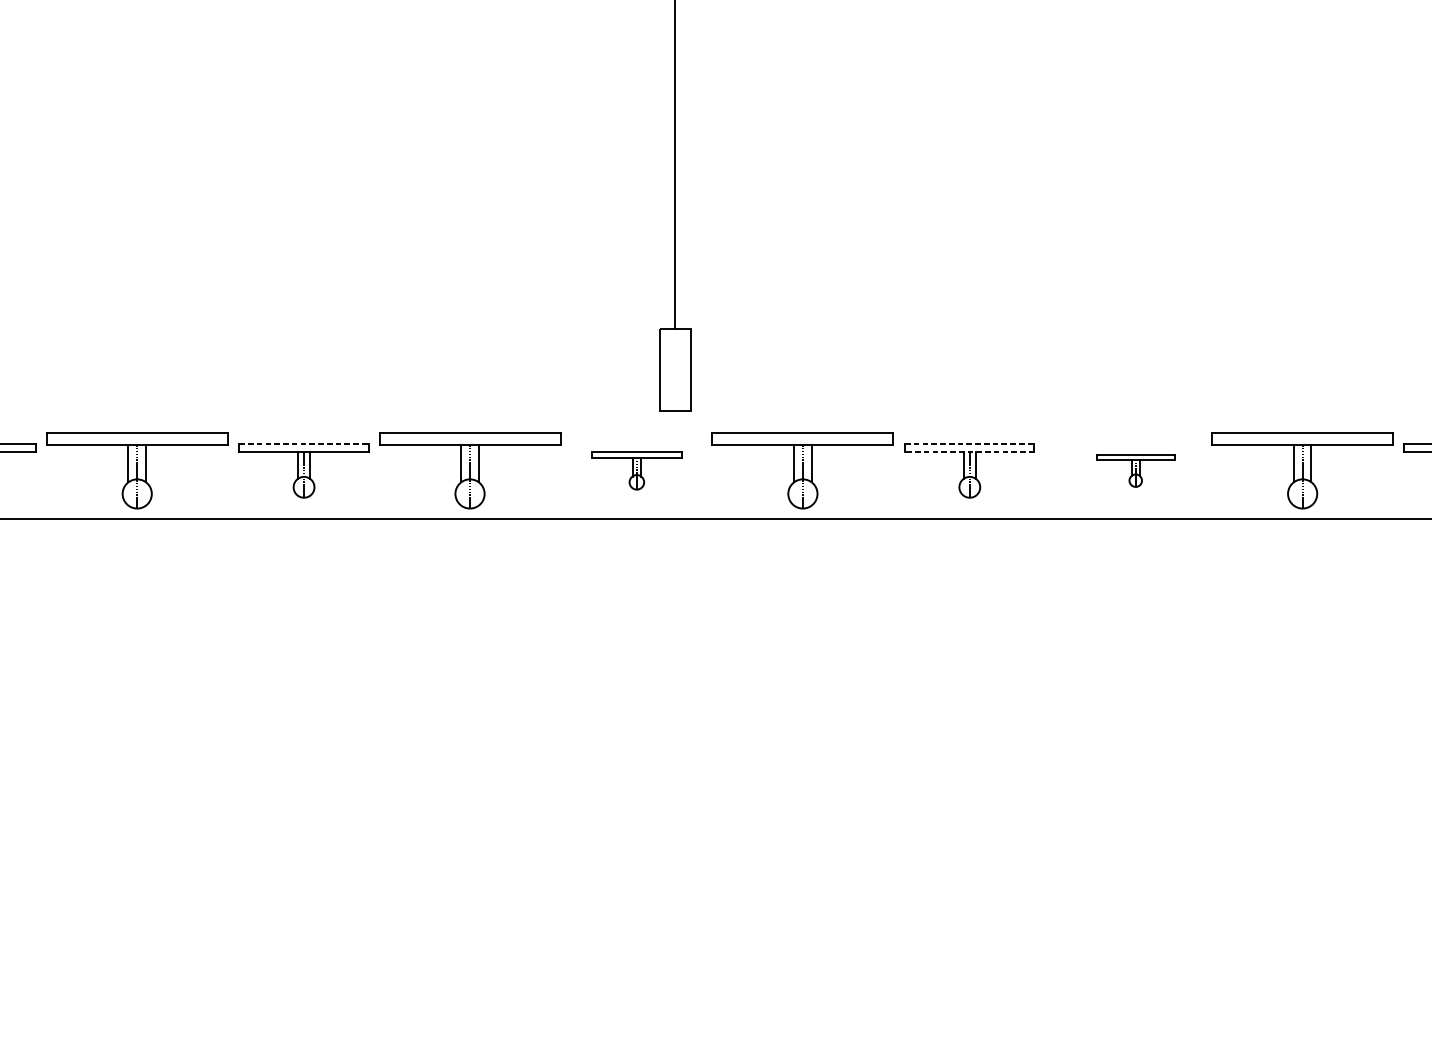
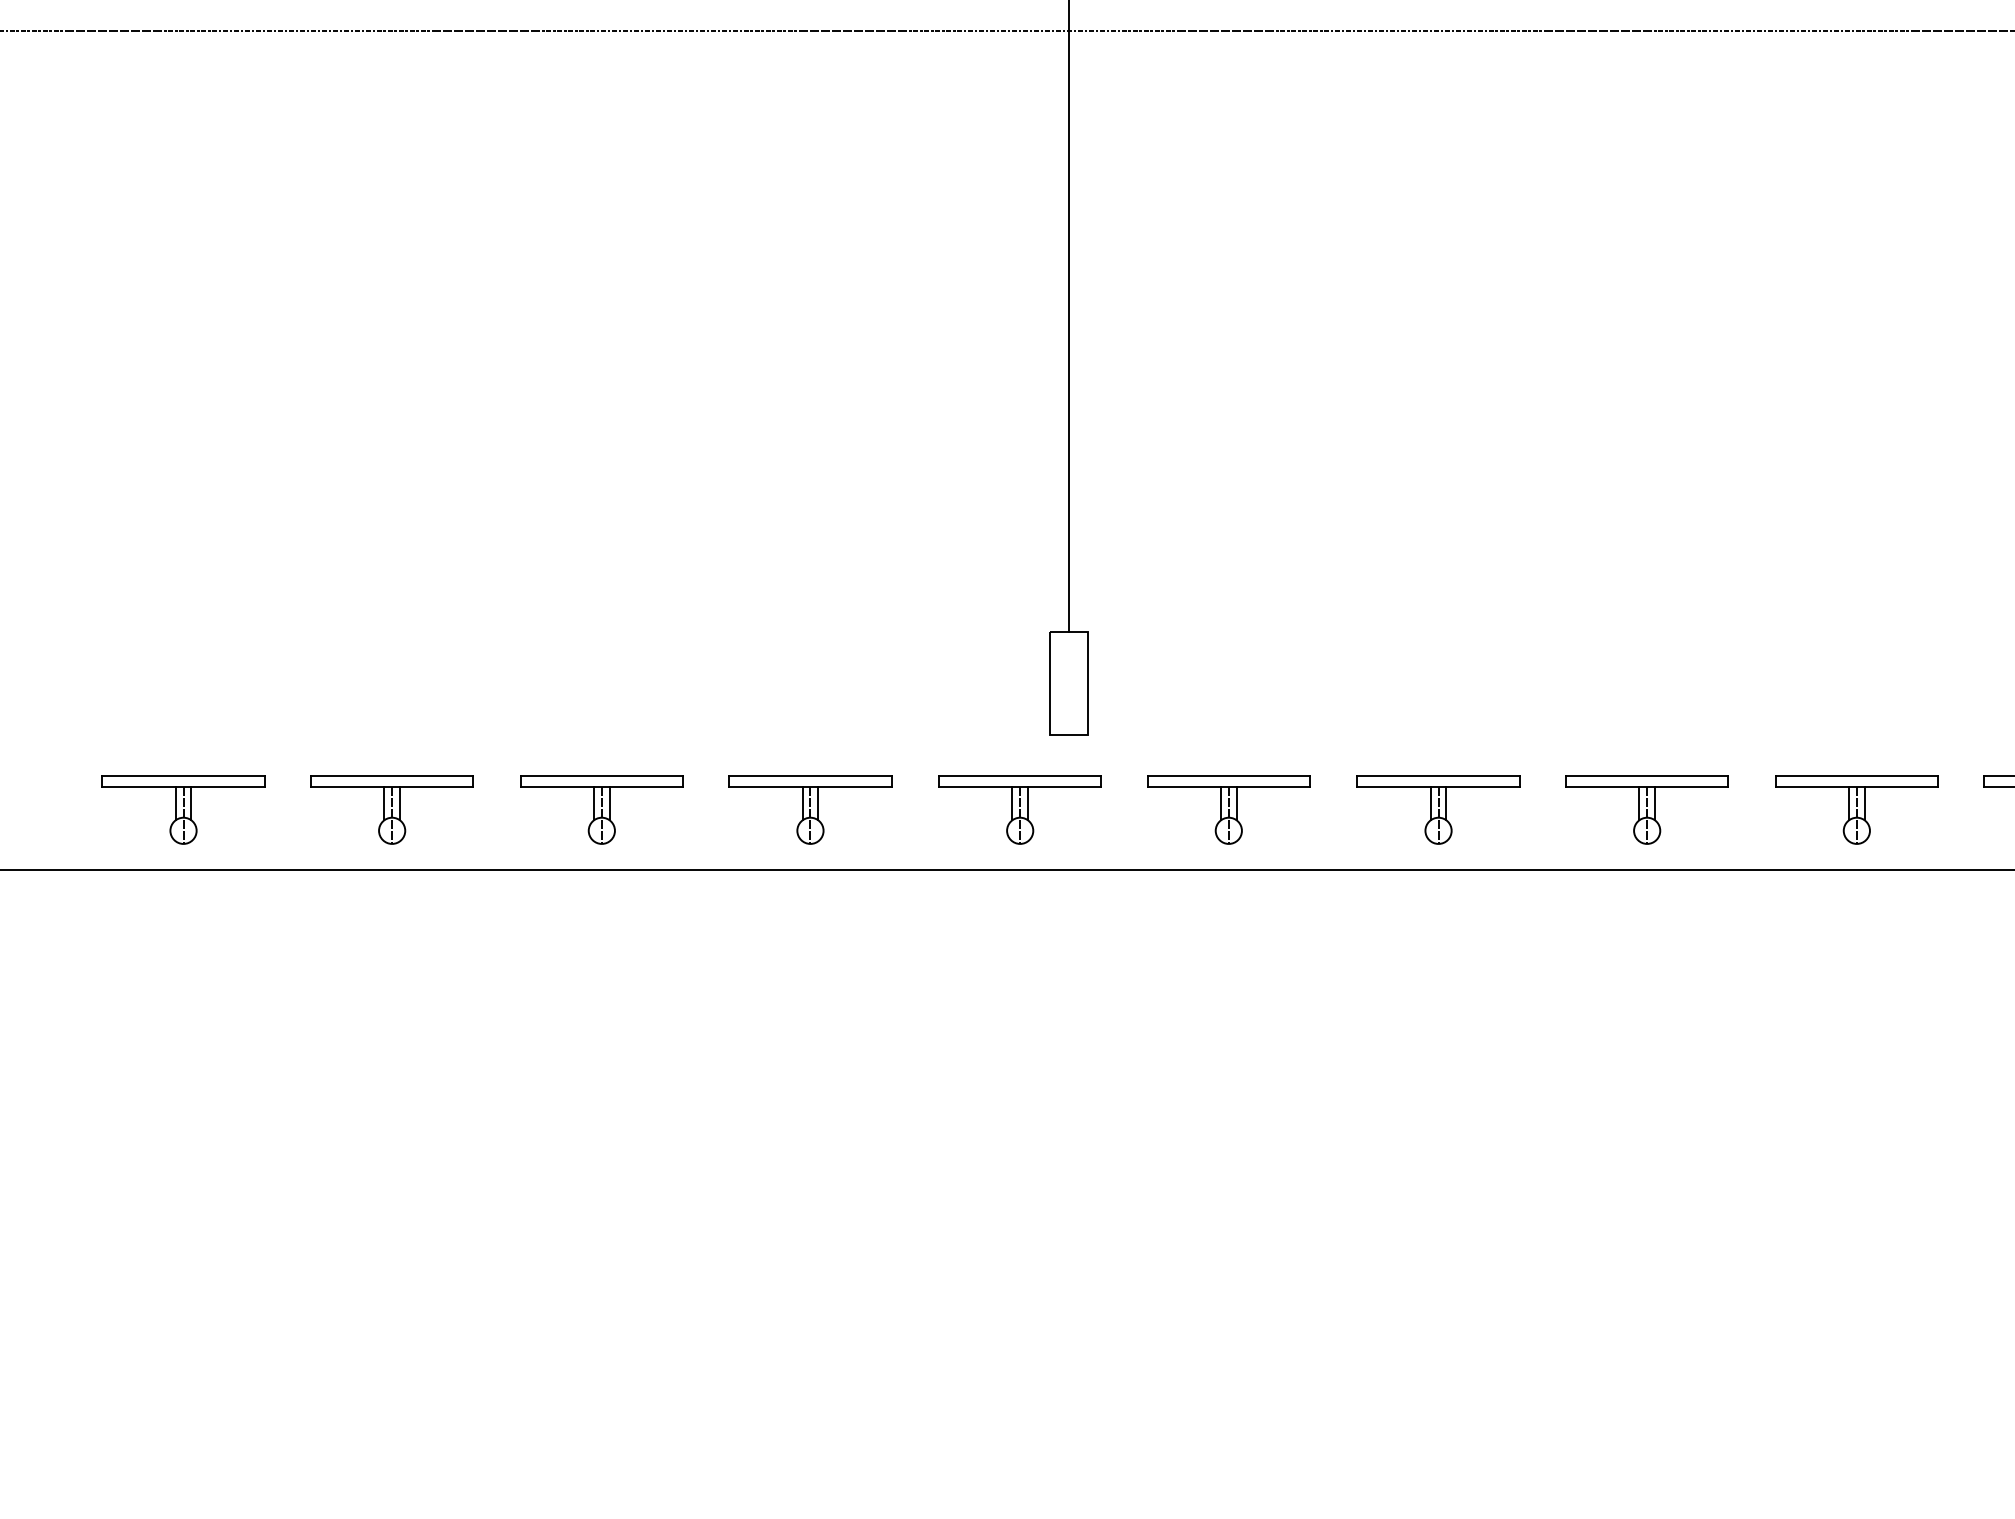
line: (304, 444) -> (602, 776), dashed -> solid
line: (970, 444) -> (1439, 776), dashed -> solid
line: (969, 452) -> (1438, 786), dashed -> solid
part: (136, 470) -> (391, 809), size x0.71
part: (470, 470) -> (810, 809), size x0.71
part: (636, 470) -> (1019, 809), size x1.43
part: (802, 470) -> (1228, 809), size x0.71
part: (1135, 470) -> (1646, 809), size x1.67
part: (1302, 470) -> (1856, 809), size x0.71

